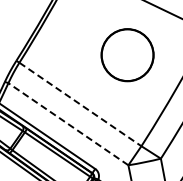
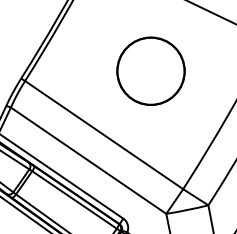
circle: (127, 55) -> (150, 71), moved
line: (80, 104) -> (104, 135), dashed -> solid
line: (68, 124) -> (88, 161), dashed -> solid

